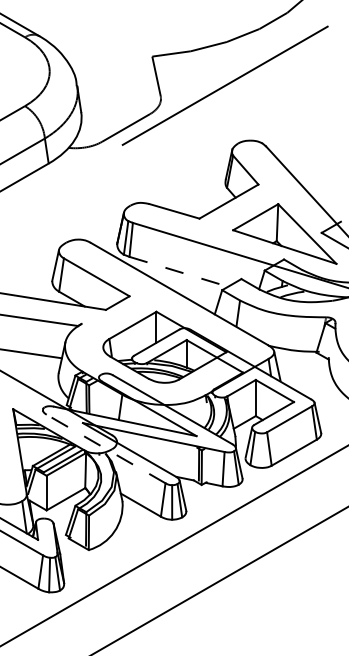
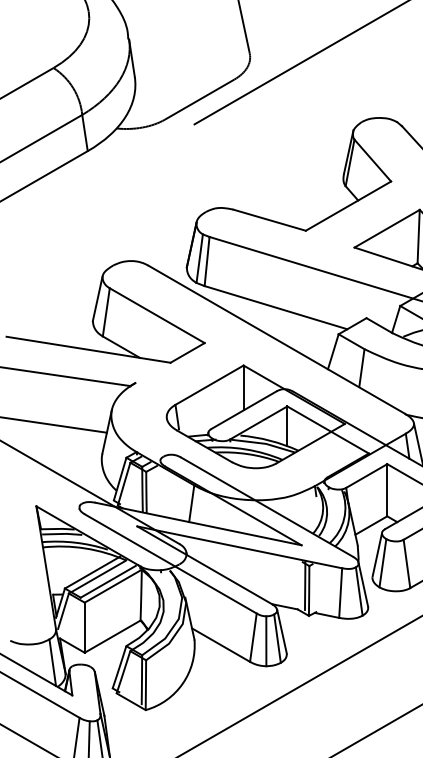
line: (178, 271) -> (275, 307), dashed -> solid
line: (106, 449) -> (171, 564), dashed -> solid

